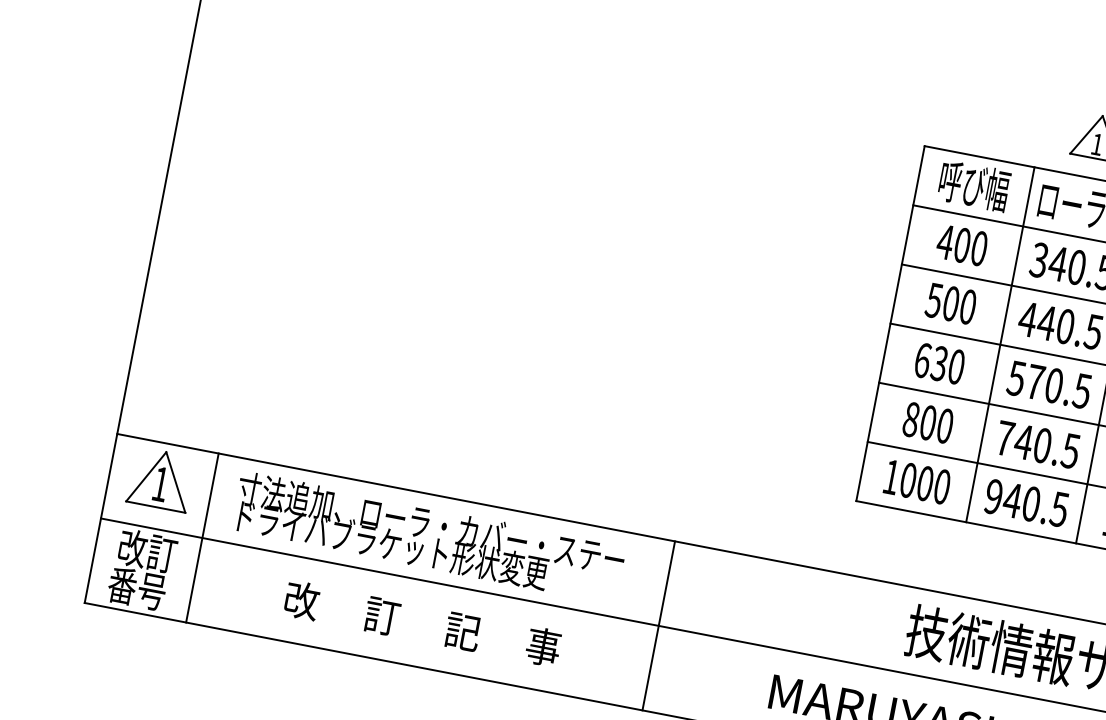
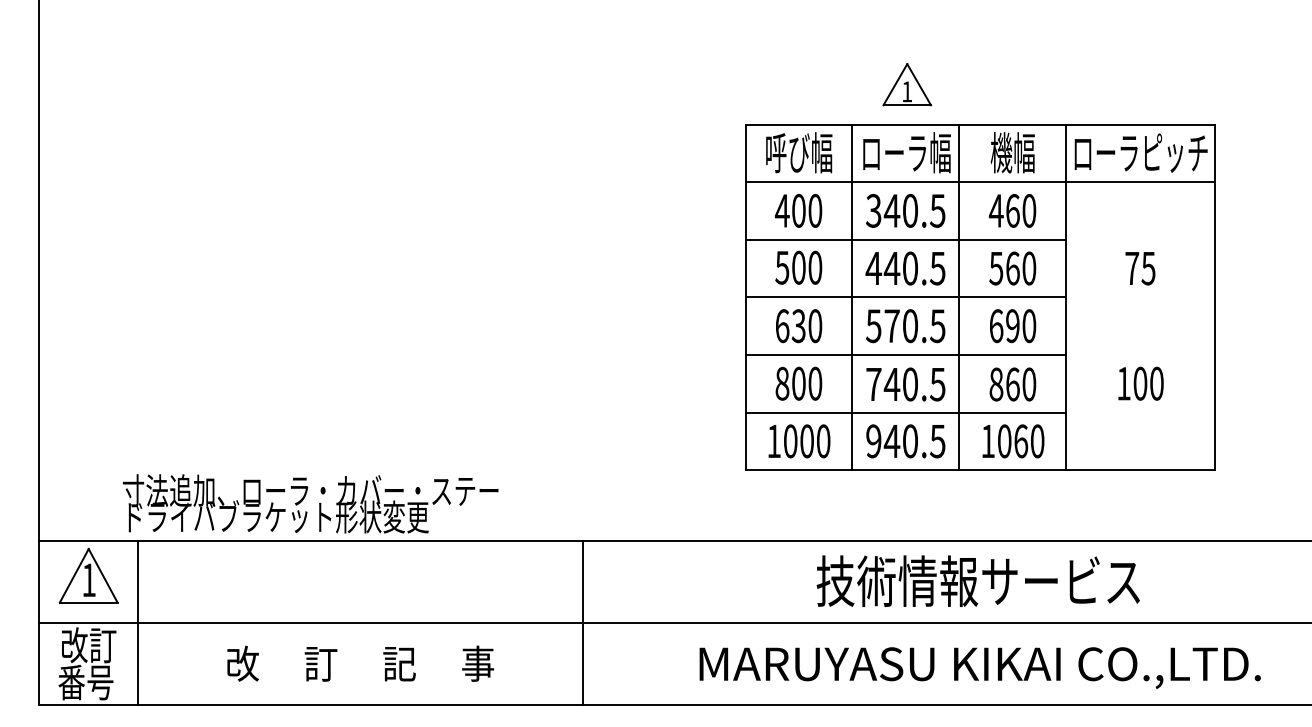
text: (428, 537) -> (310, 503), moved

